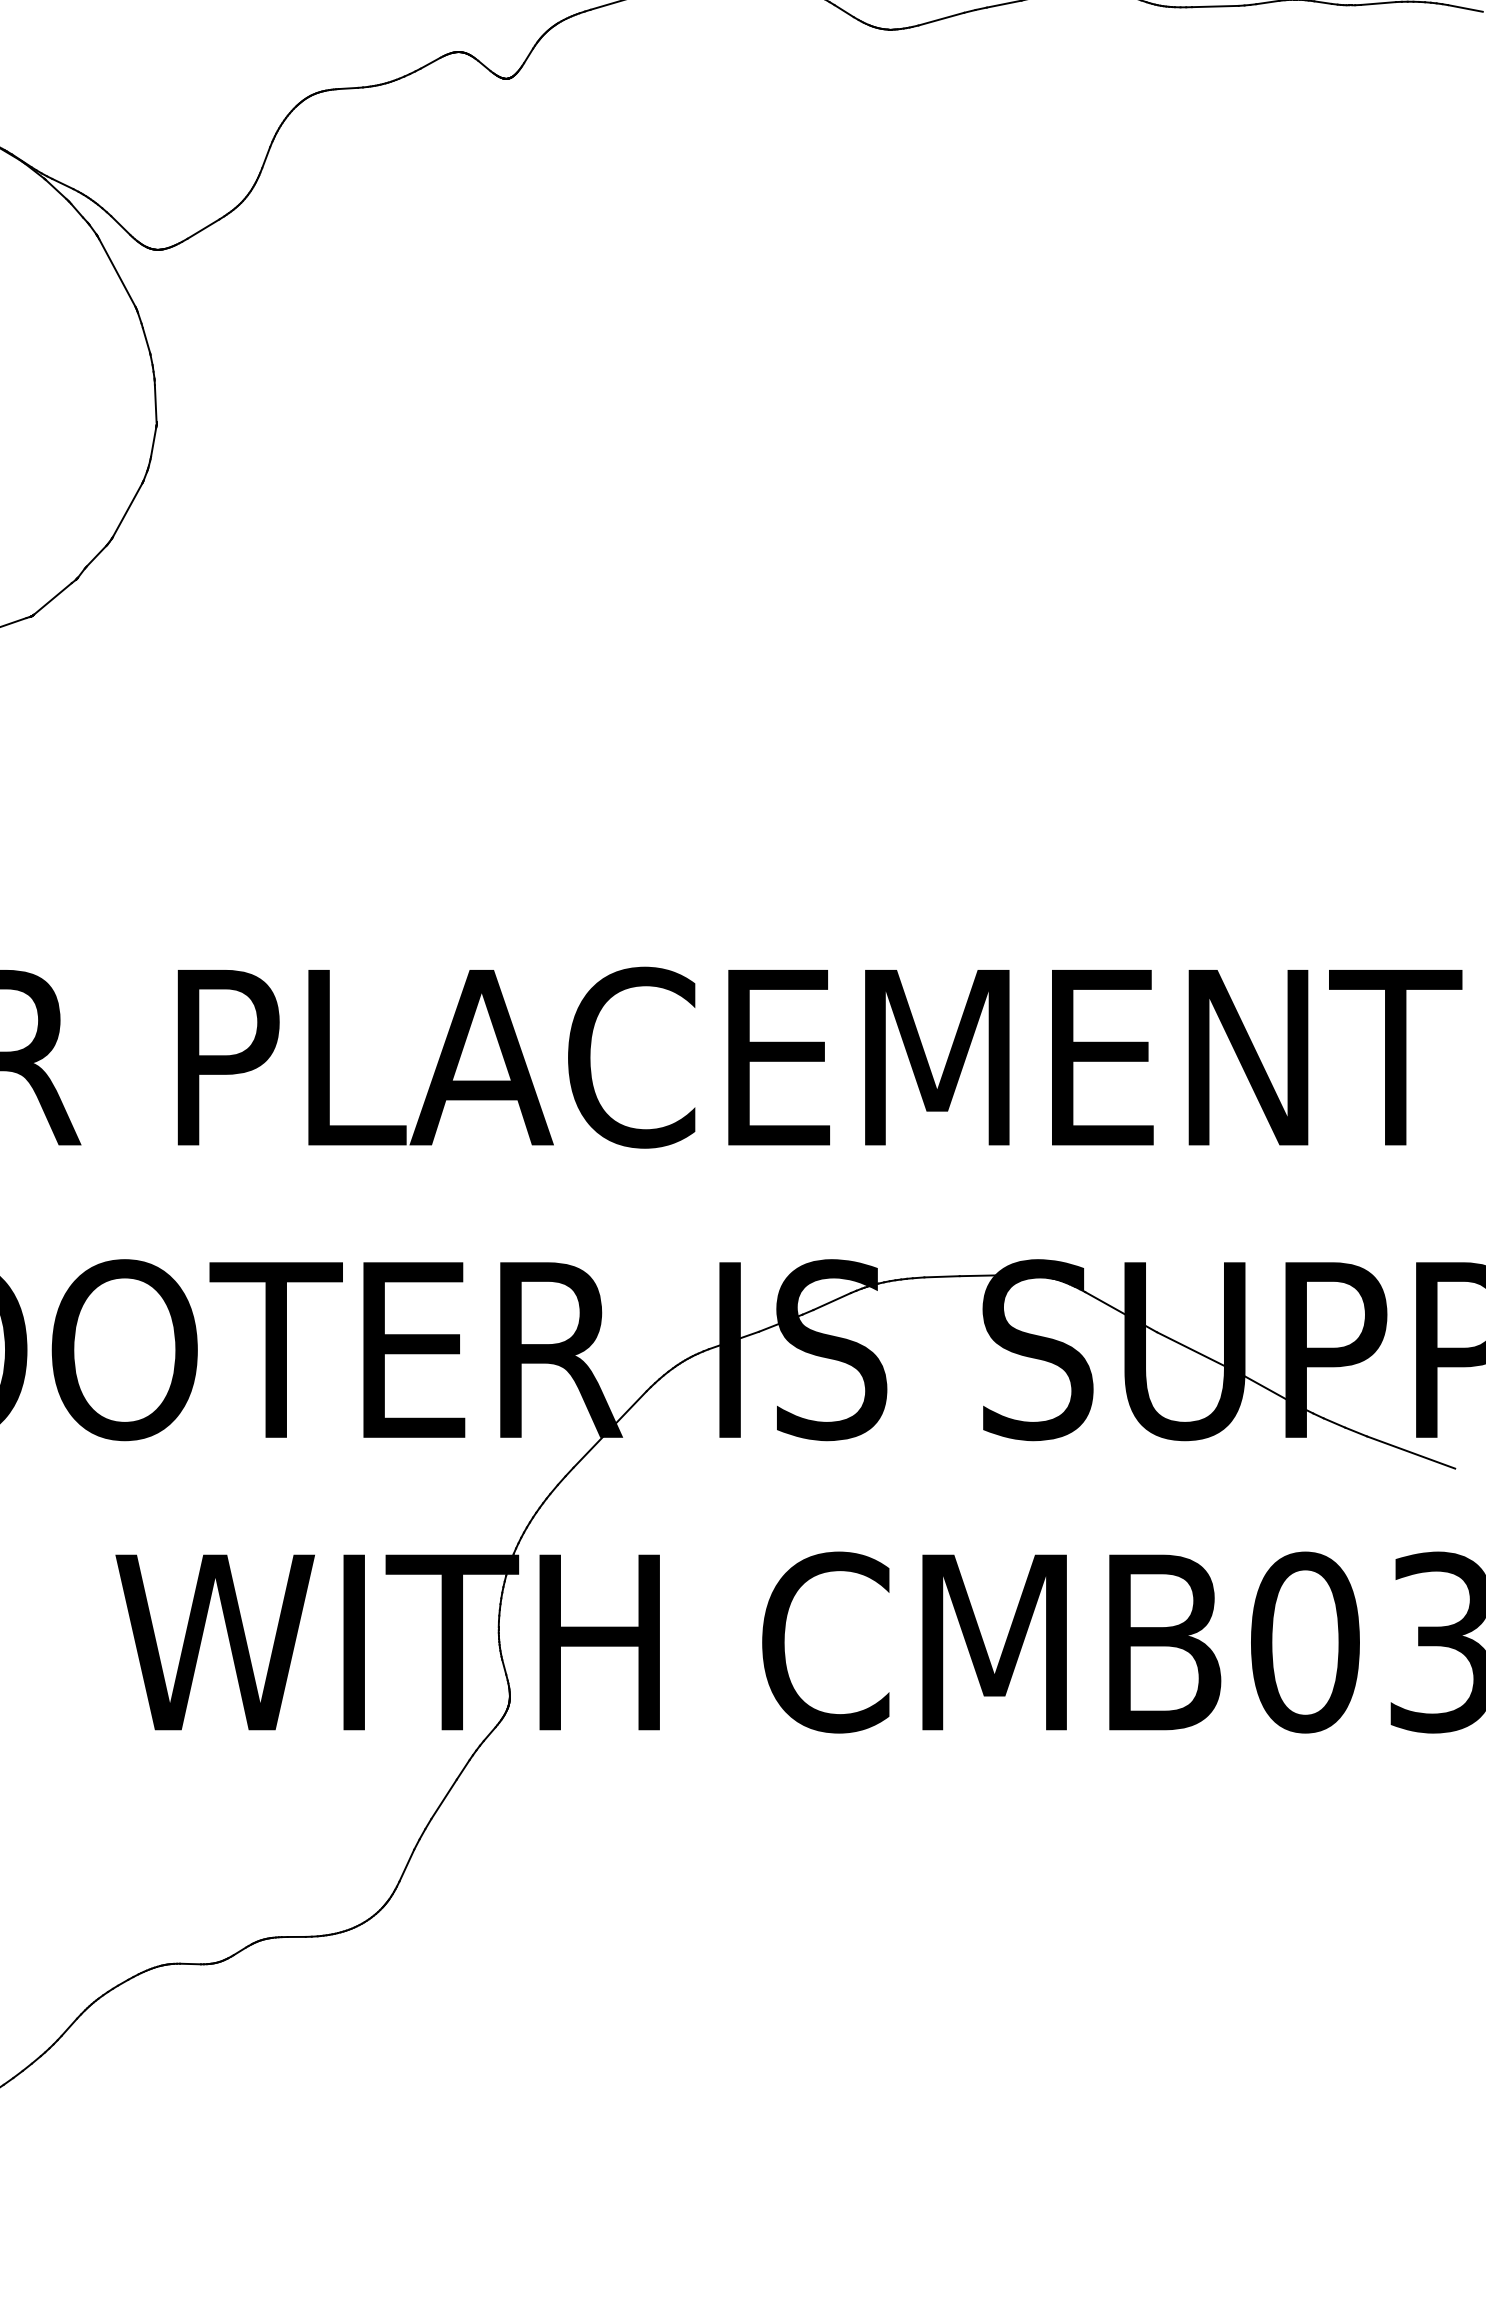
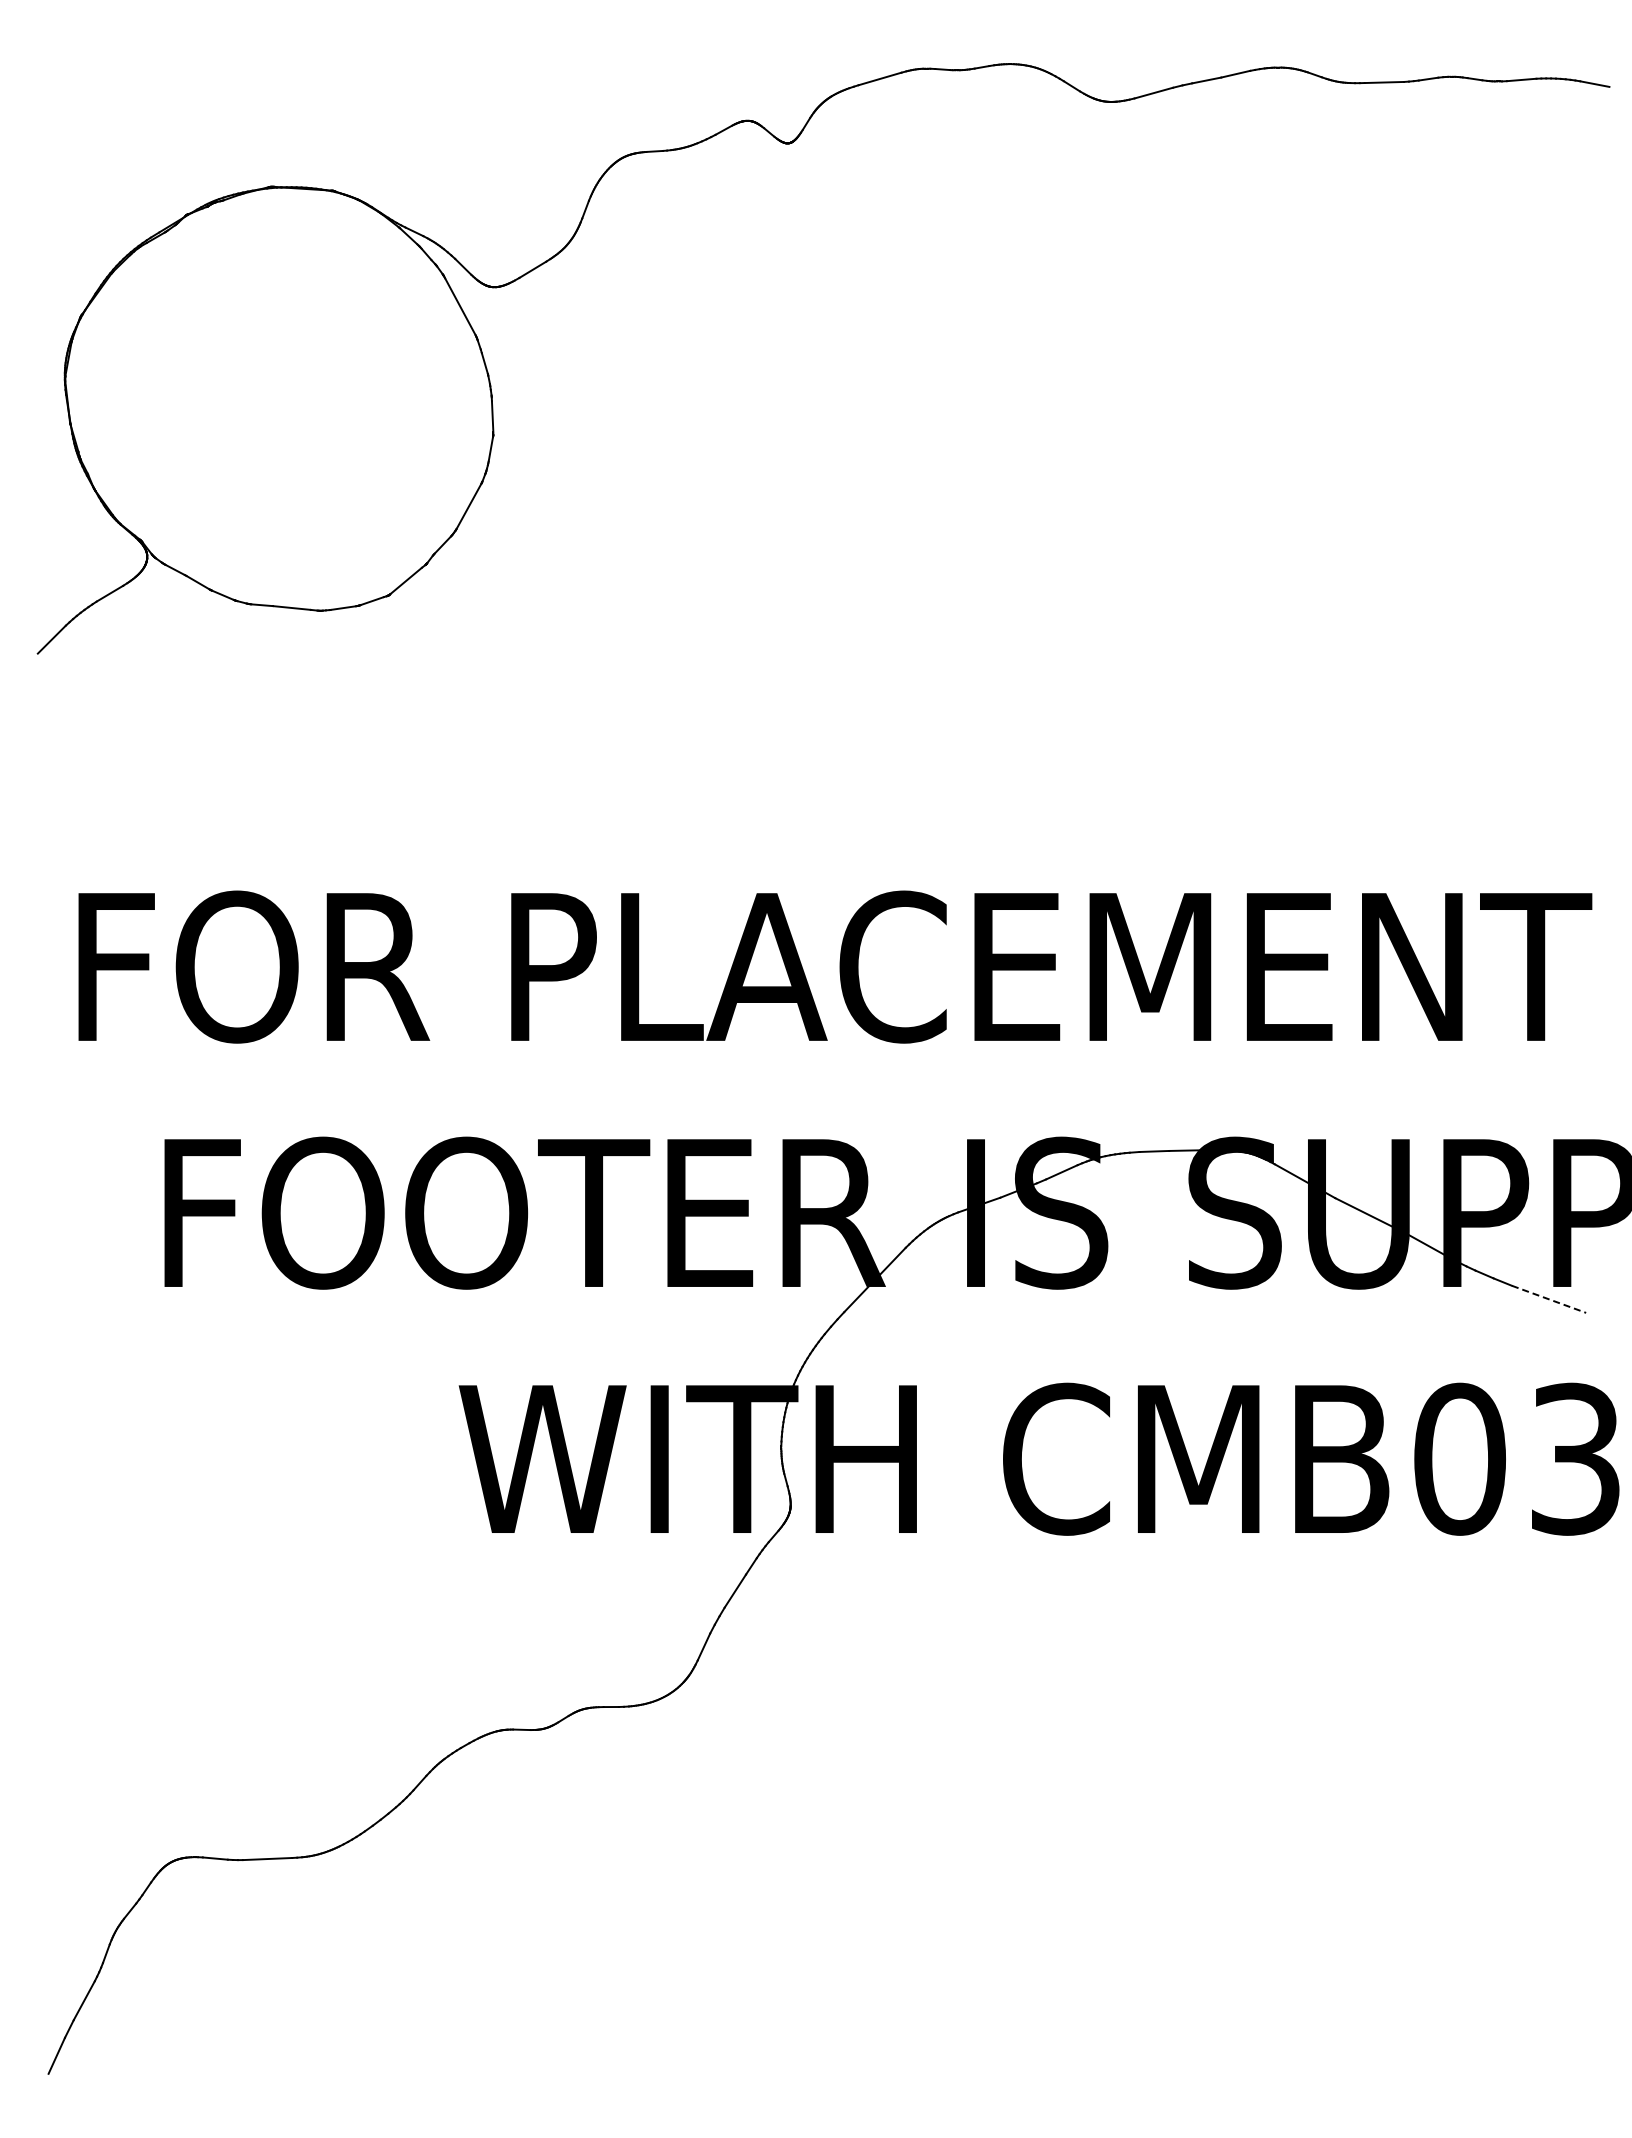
line: (1411, 1452) -> (1549, 1299), solid -> dashed

